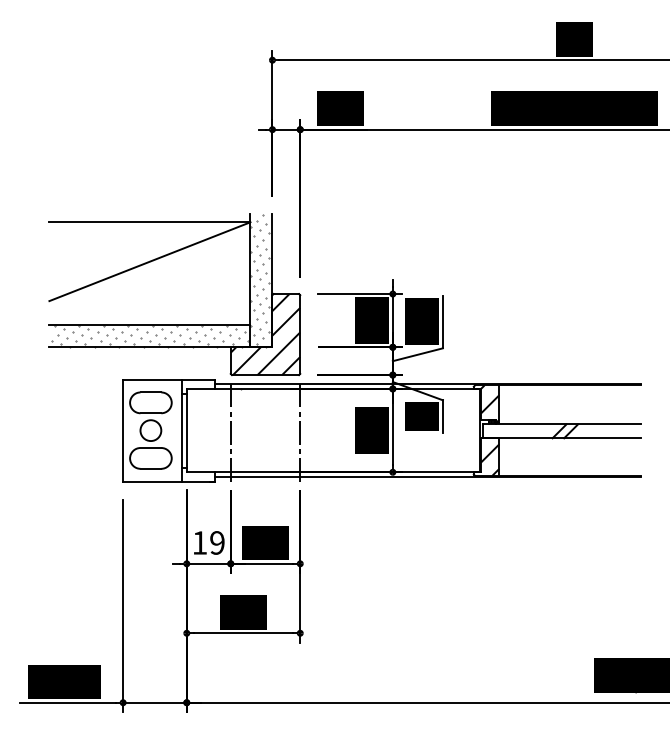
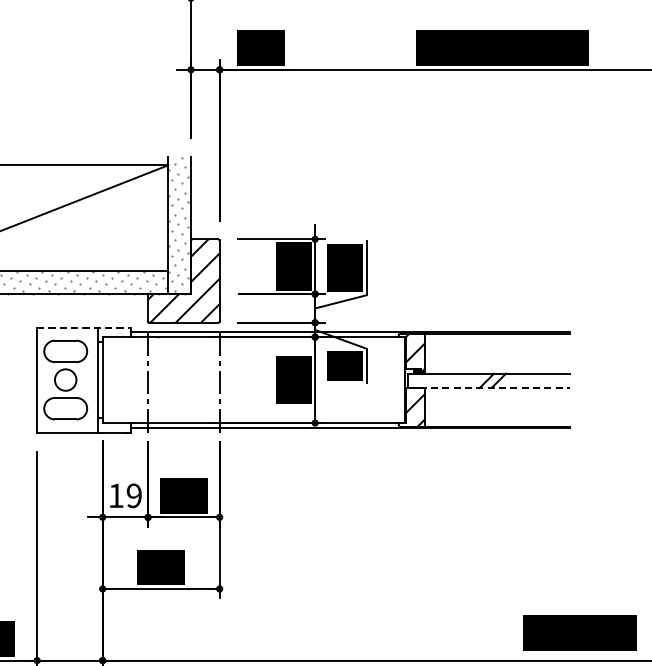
line: (168, 379) -> (83, 327), solid -> dashed
line: (561, 438) -> (488, 388), solid -> dashed

